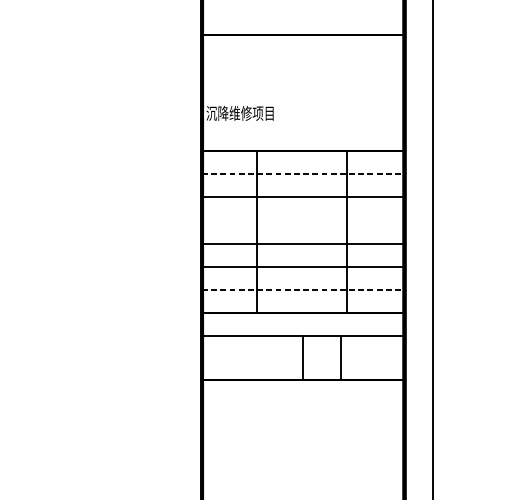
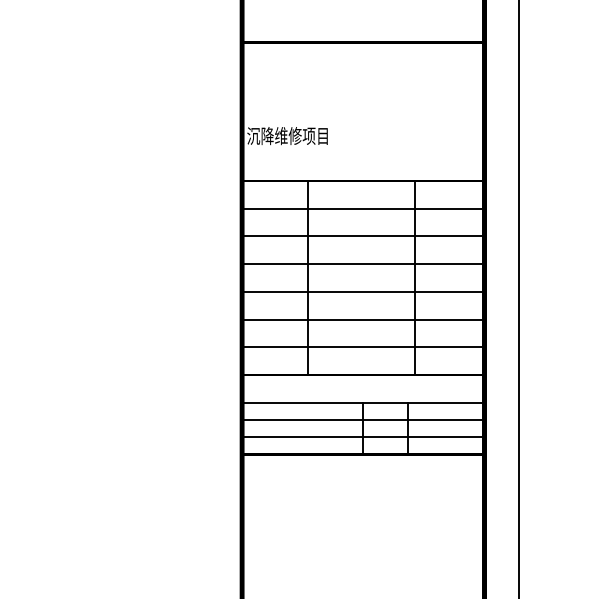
line: (303, 173) -> (363, 208), dashed -> solid
line: (303, 220) -> (363, 264), added
line: (303, 290) -> (363, 347), dashed -> solid
line: (303, 350) -> (363, 419), added
line: (303, 365) -> (363, 437), added

